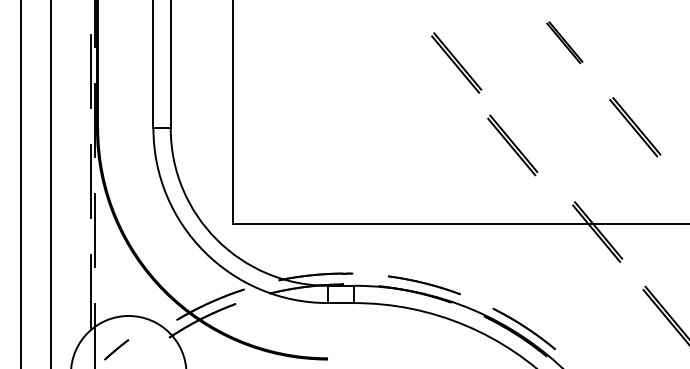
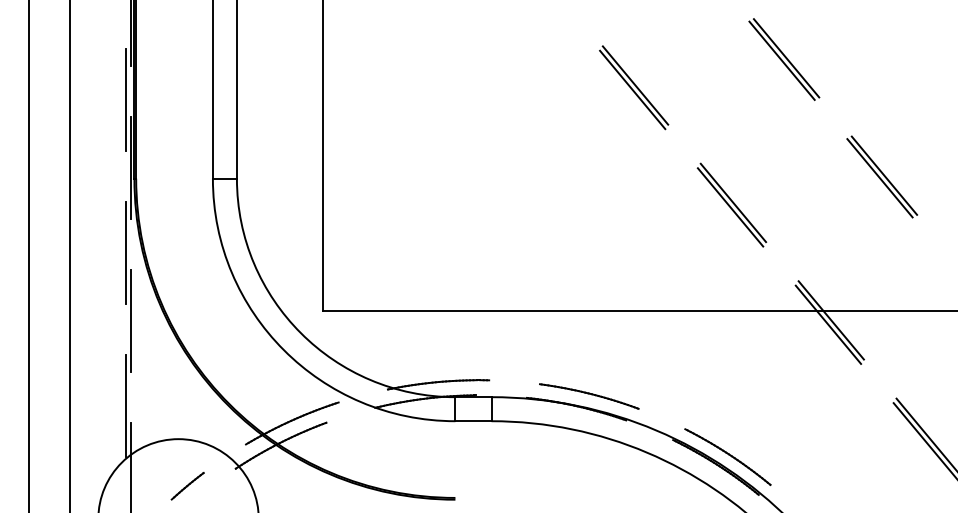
part: (564, 42) -> (784, 59), size x1.43
part: (512, 144) -> (731, 204), moved
line: (116, 350) -> (187, 486), moved

